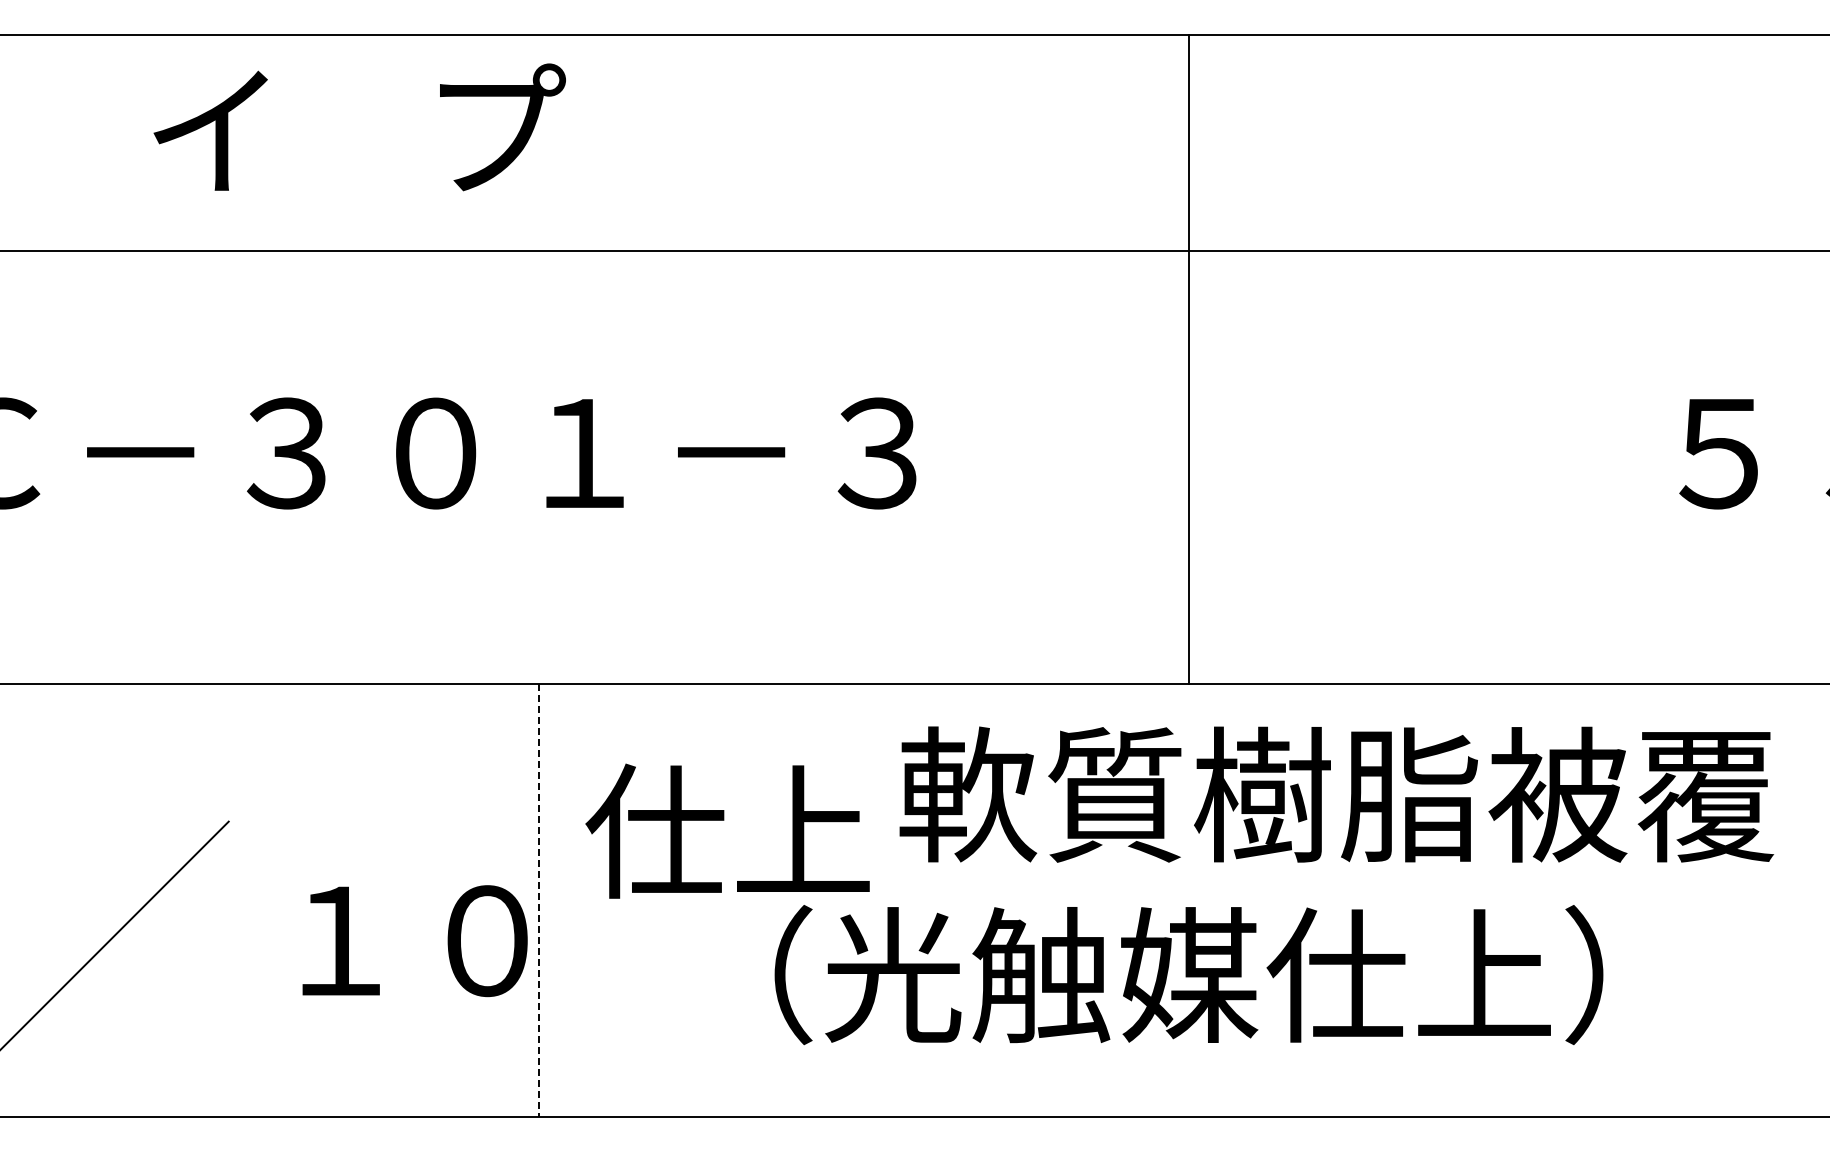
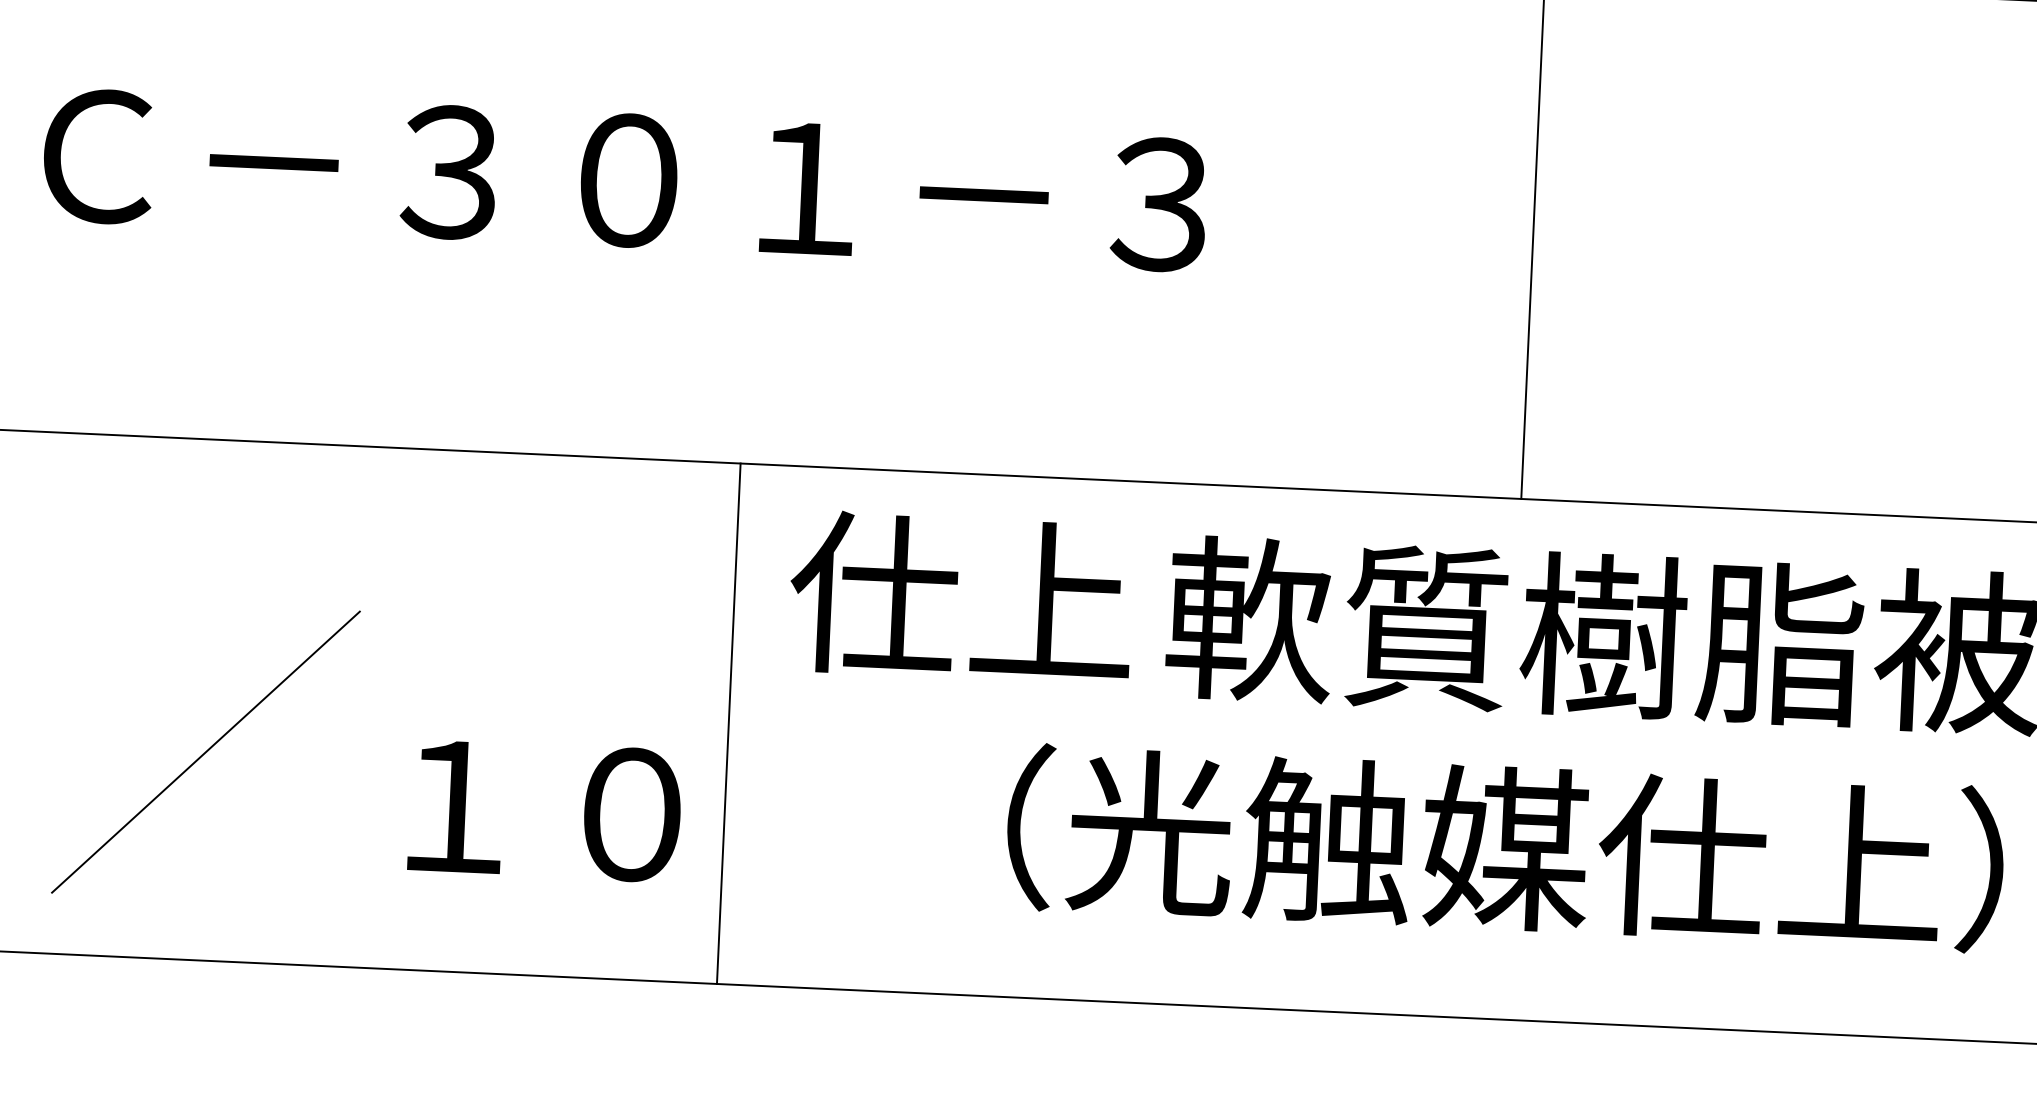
text: (727, 830) -> (961, 596), moved
line: (539, 900) -> (728, 723), dashed -> solid
text: (414, 941) -> (544, 811), moved

